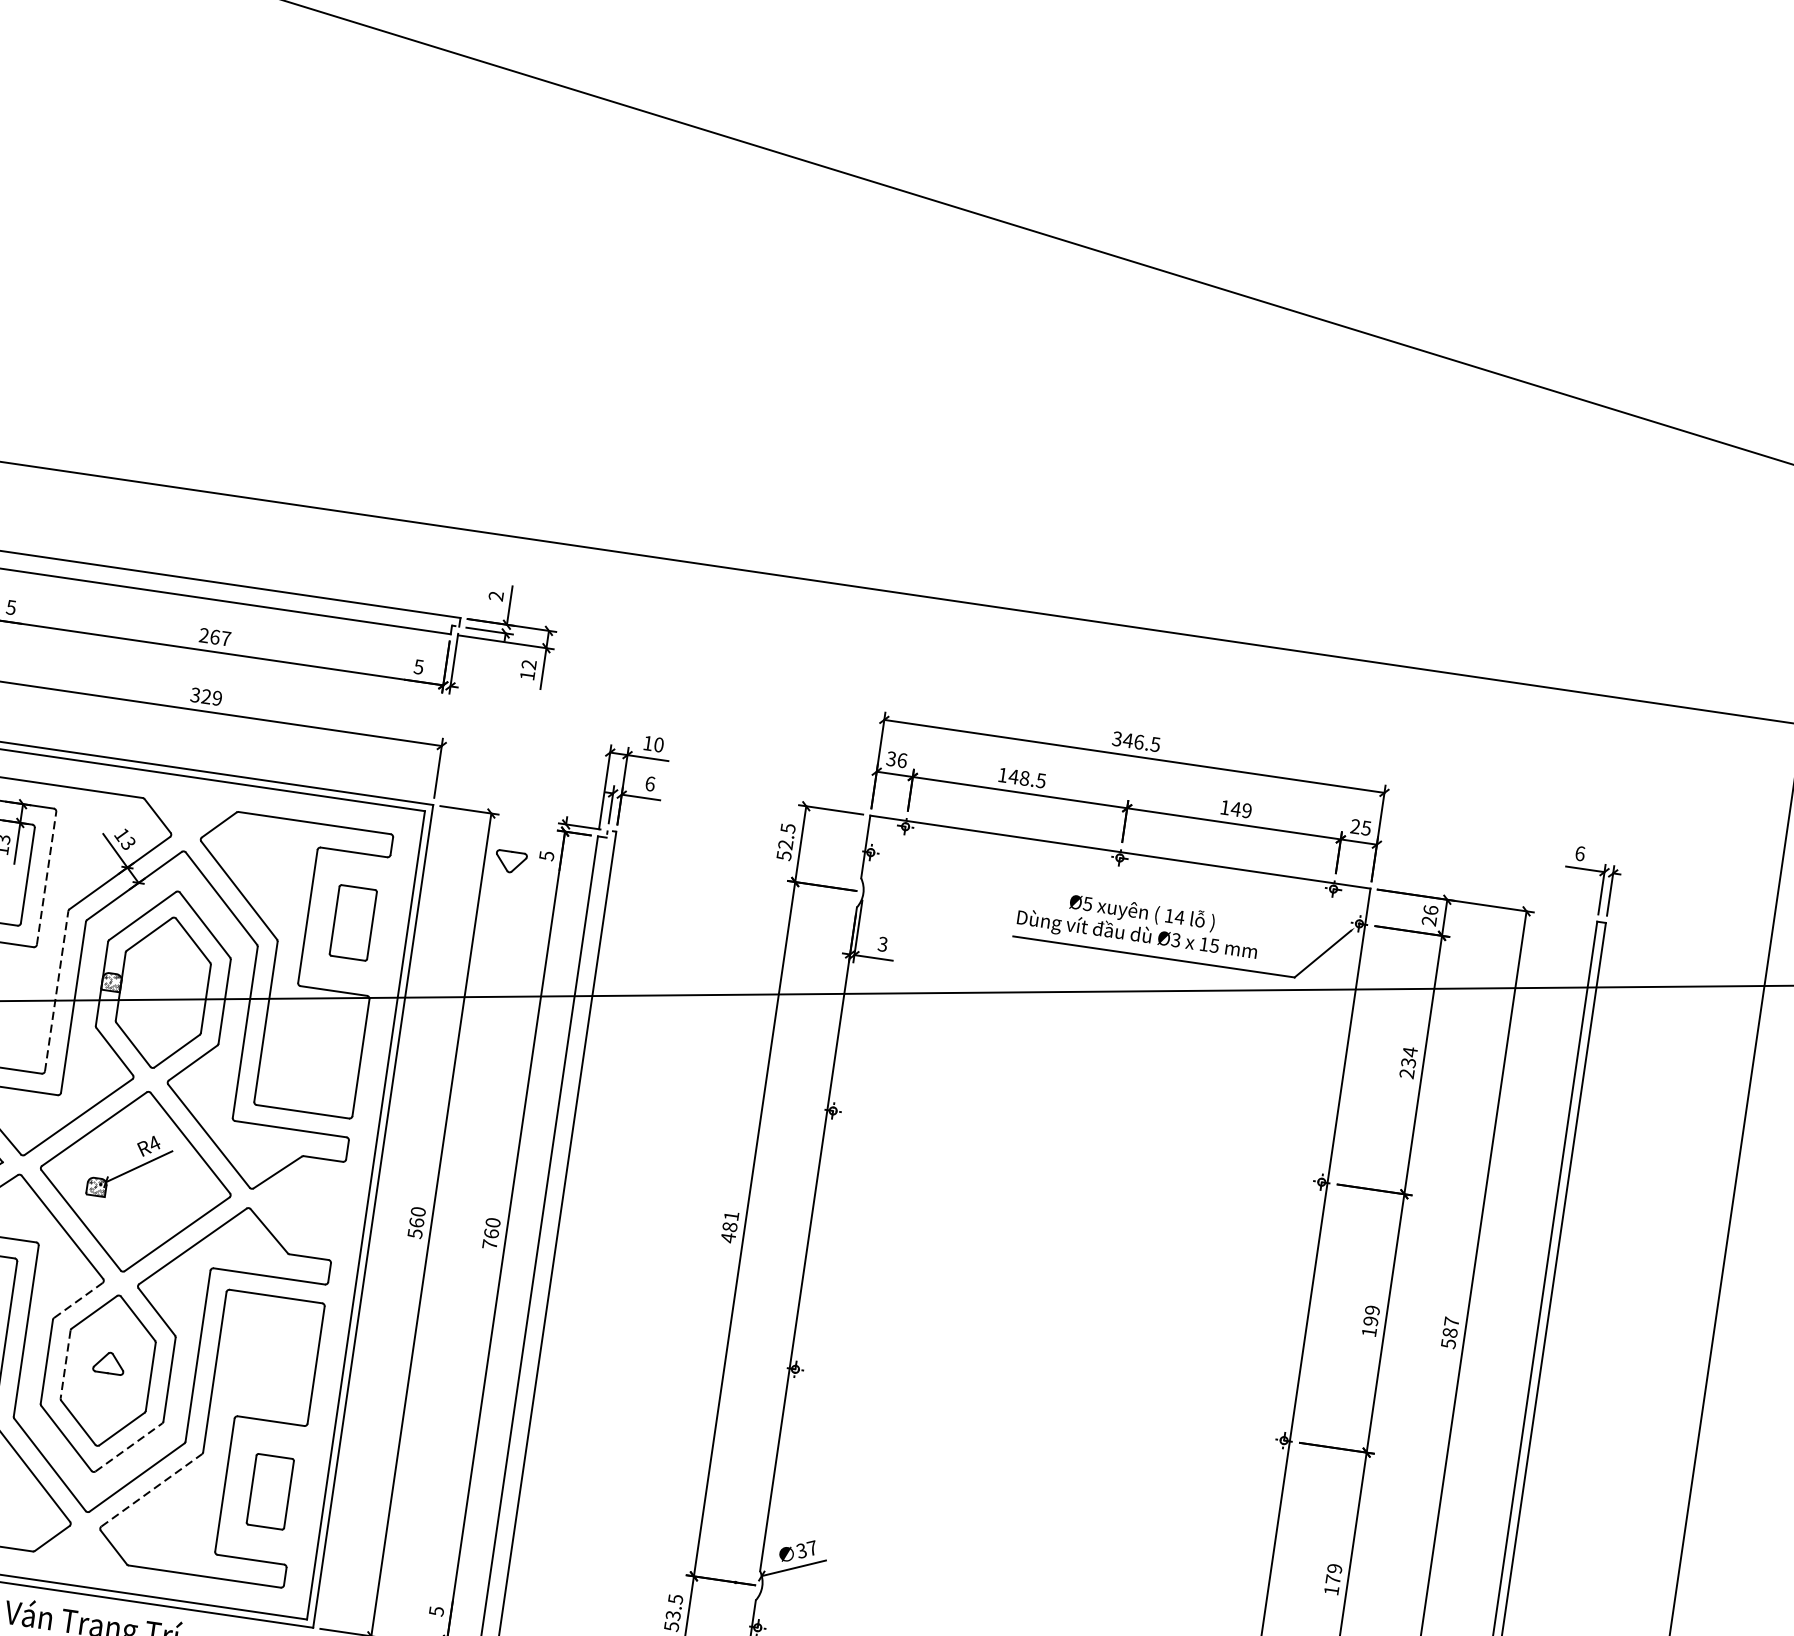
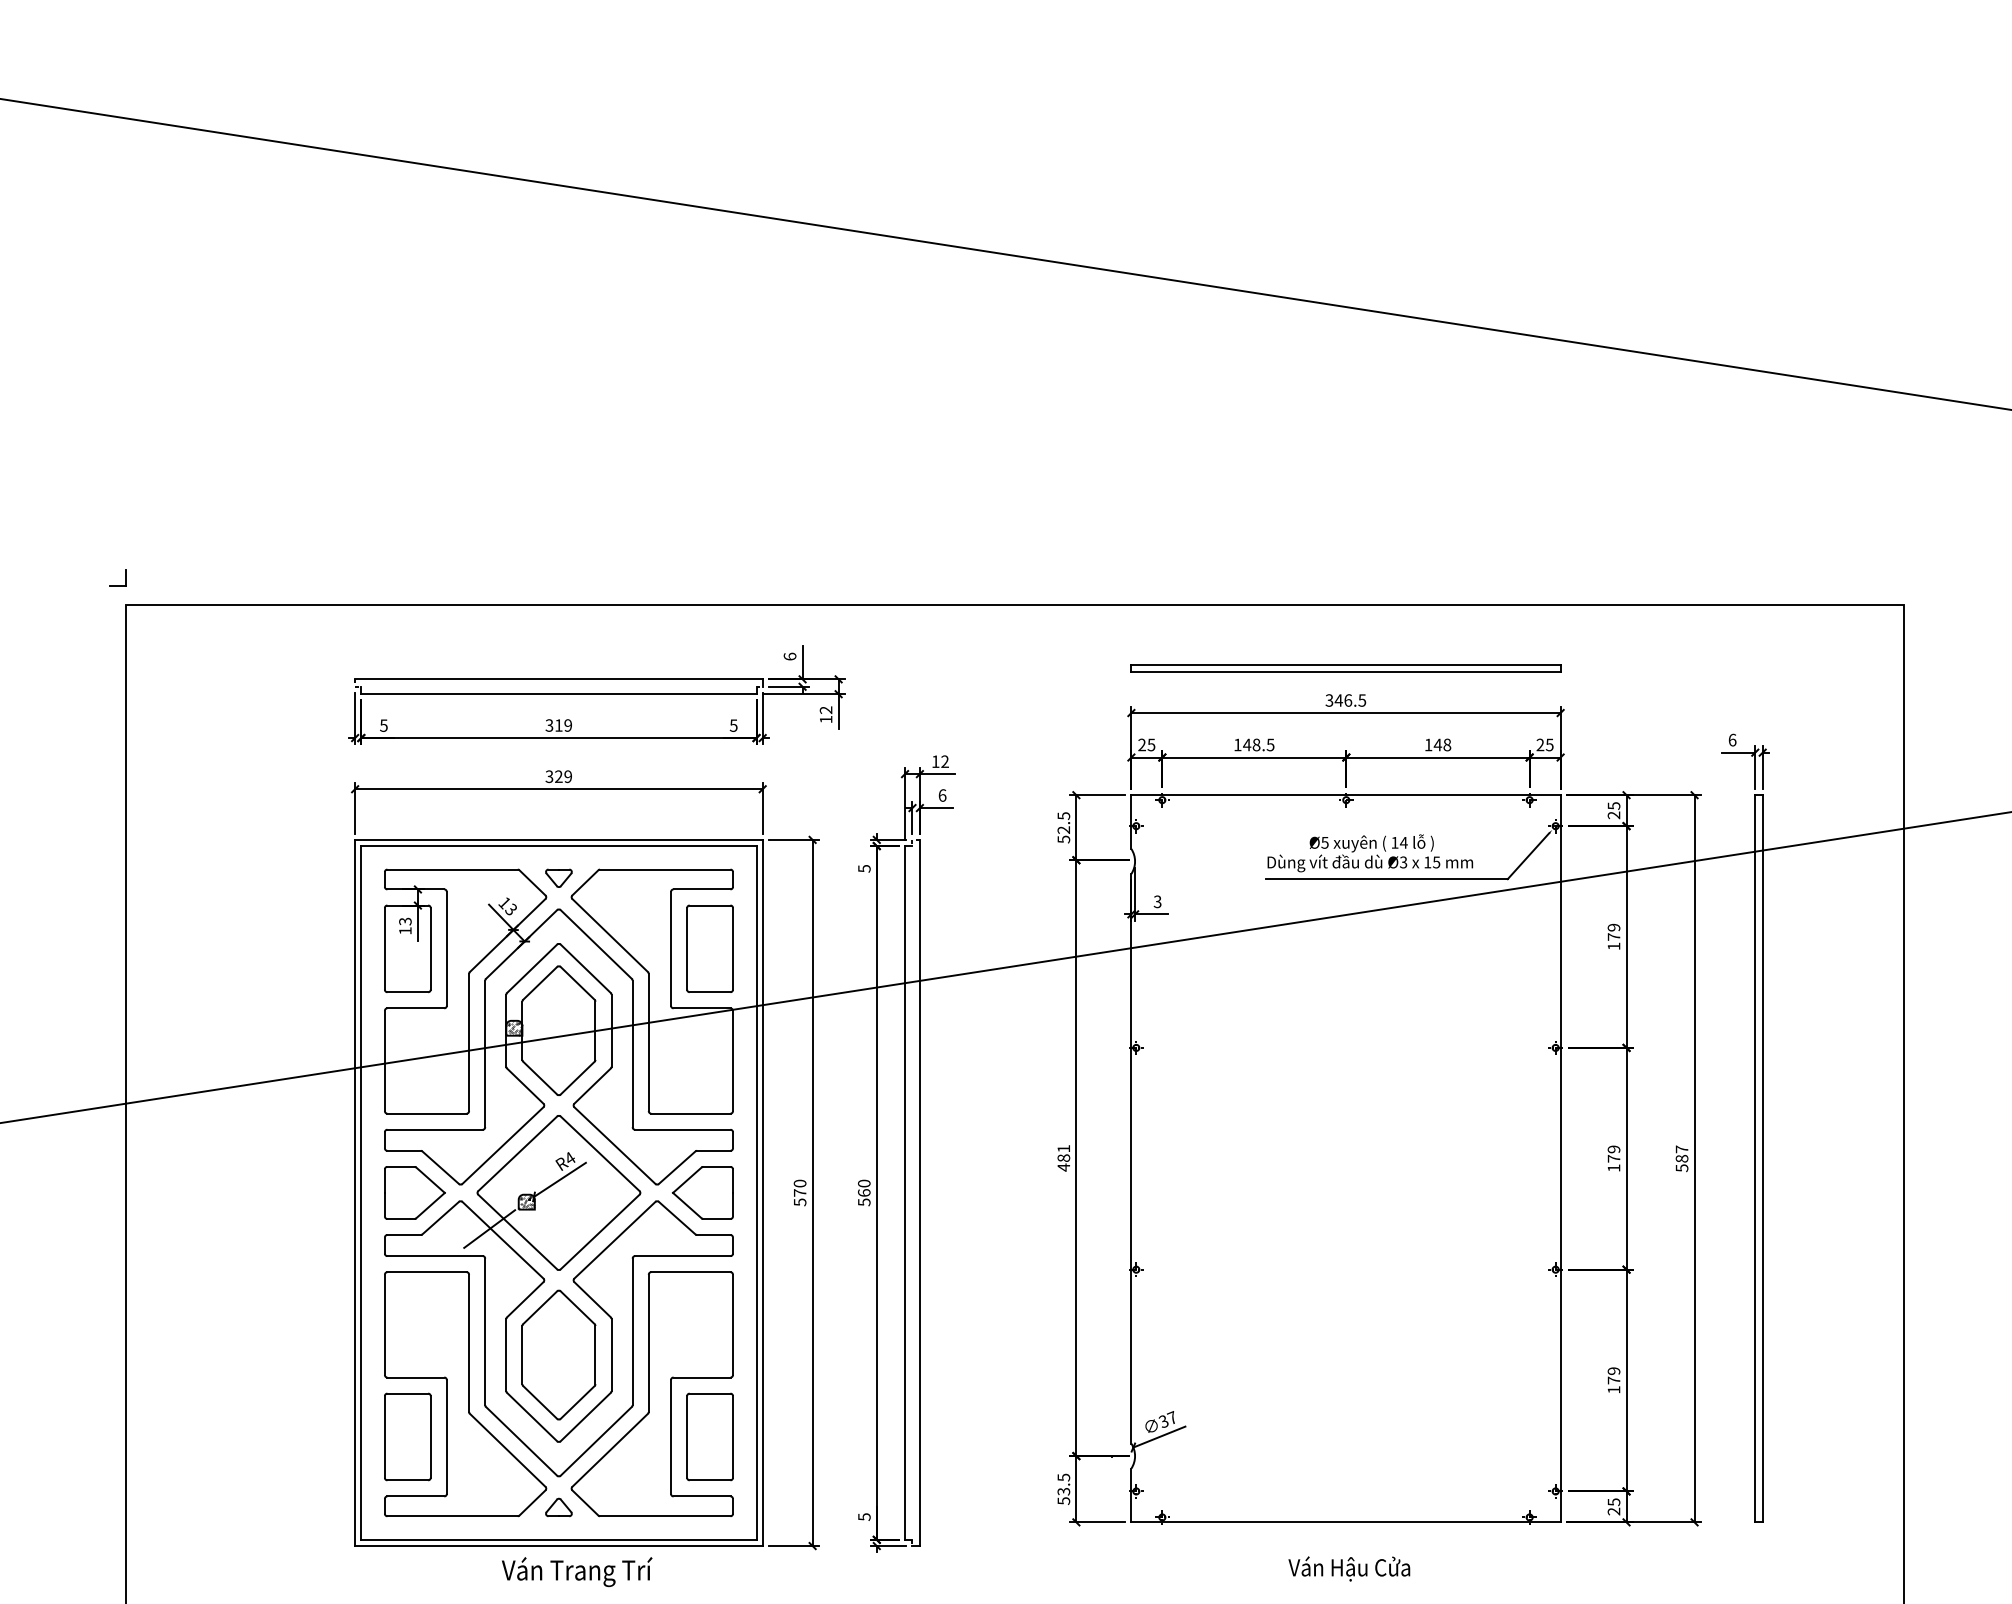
text: (495, 595) -> (789, 656), 2 -> 6
text: (214, 637) -> (558, 725), 267 -> 319
part: (1141, 704) -> (1345, 668), added
text: (658, 744) -> (944, 761), 10 -> 12
text: (896, 759) -> (1146, 744), 36 -> 25
text: (1247, 810) -> (1447, 744), 149 -> 148
part: (510, 861) -> (558, 877), moved
line: (46, 877) -> (446, 948), dashed -> solid
text: (1430, 909) -> (1613, 805), 26 -> 25
part: (352, 922) -> (709, 948), size x1.43
line: (57, 991) -> (469, 1042), dashed -> solid
text: (1408, 1062) -> (1613, 936), 234 -> 179
part: (303, 1205) -> (702, 1192), added
line: (48, 1211) -> (489, 1228), added
text: (416, 1222) -> (799, 1192), 560 -> 570
text: (490, 1244) -> (864, 1202), 760 -> 560
line: (78, 1300) -> (525, 1299), dashed -> solid
text: (1370, 1320) -> (1613, 1158), 199 -> 179
part: (108, 1361) -> (558, 1506), moved
line: (65, 1364) -> (522, 1355), dashed -> solid
line: (128, 1447) -> (585, 1417), dashed -> solid
line: (152, 1490) -> (610, 1450), dashed -> solid
part: (269, 1491) -> (709, 1436), size x1.43

